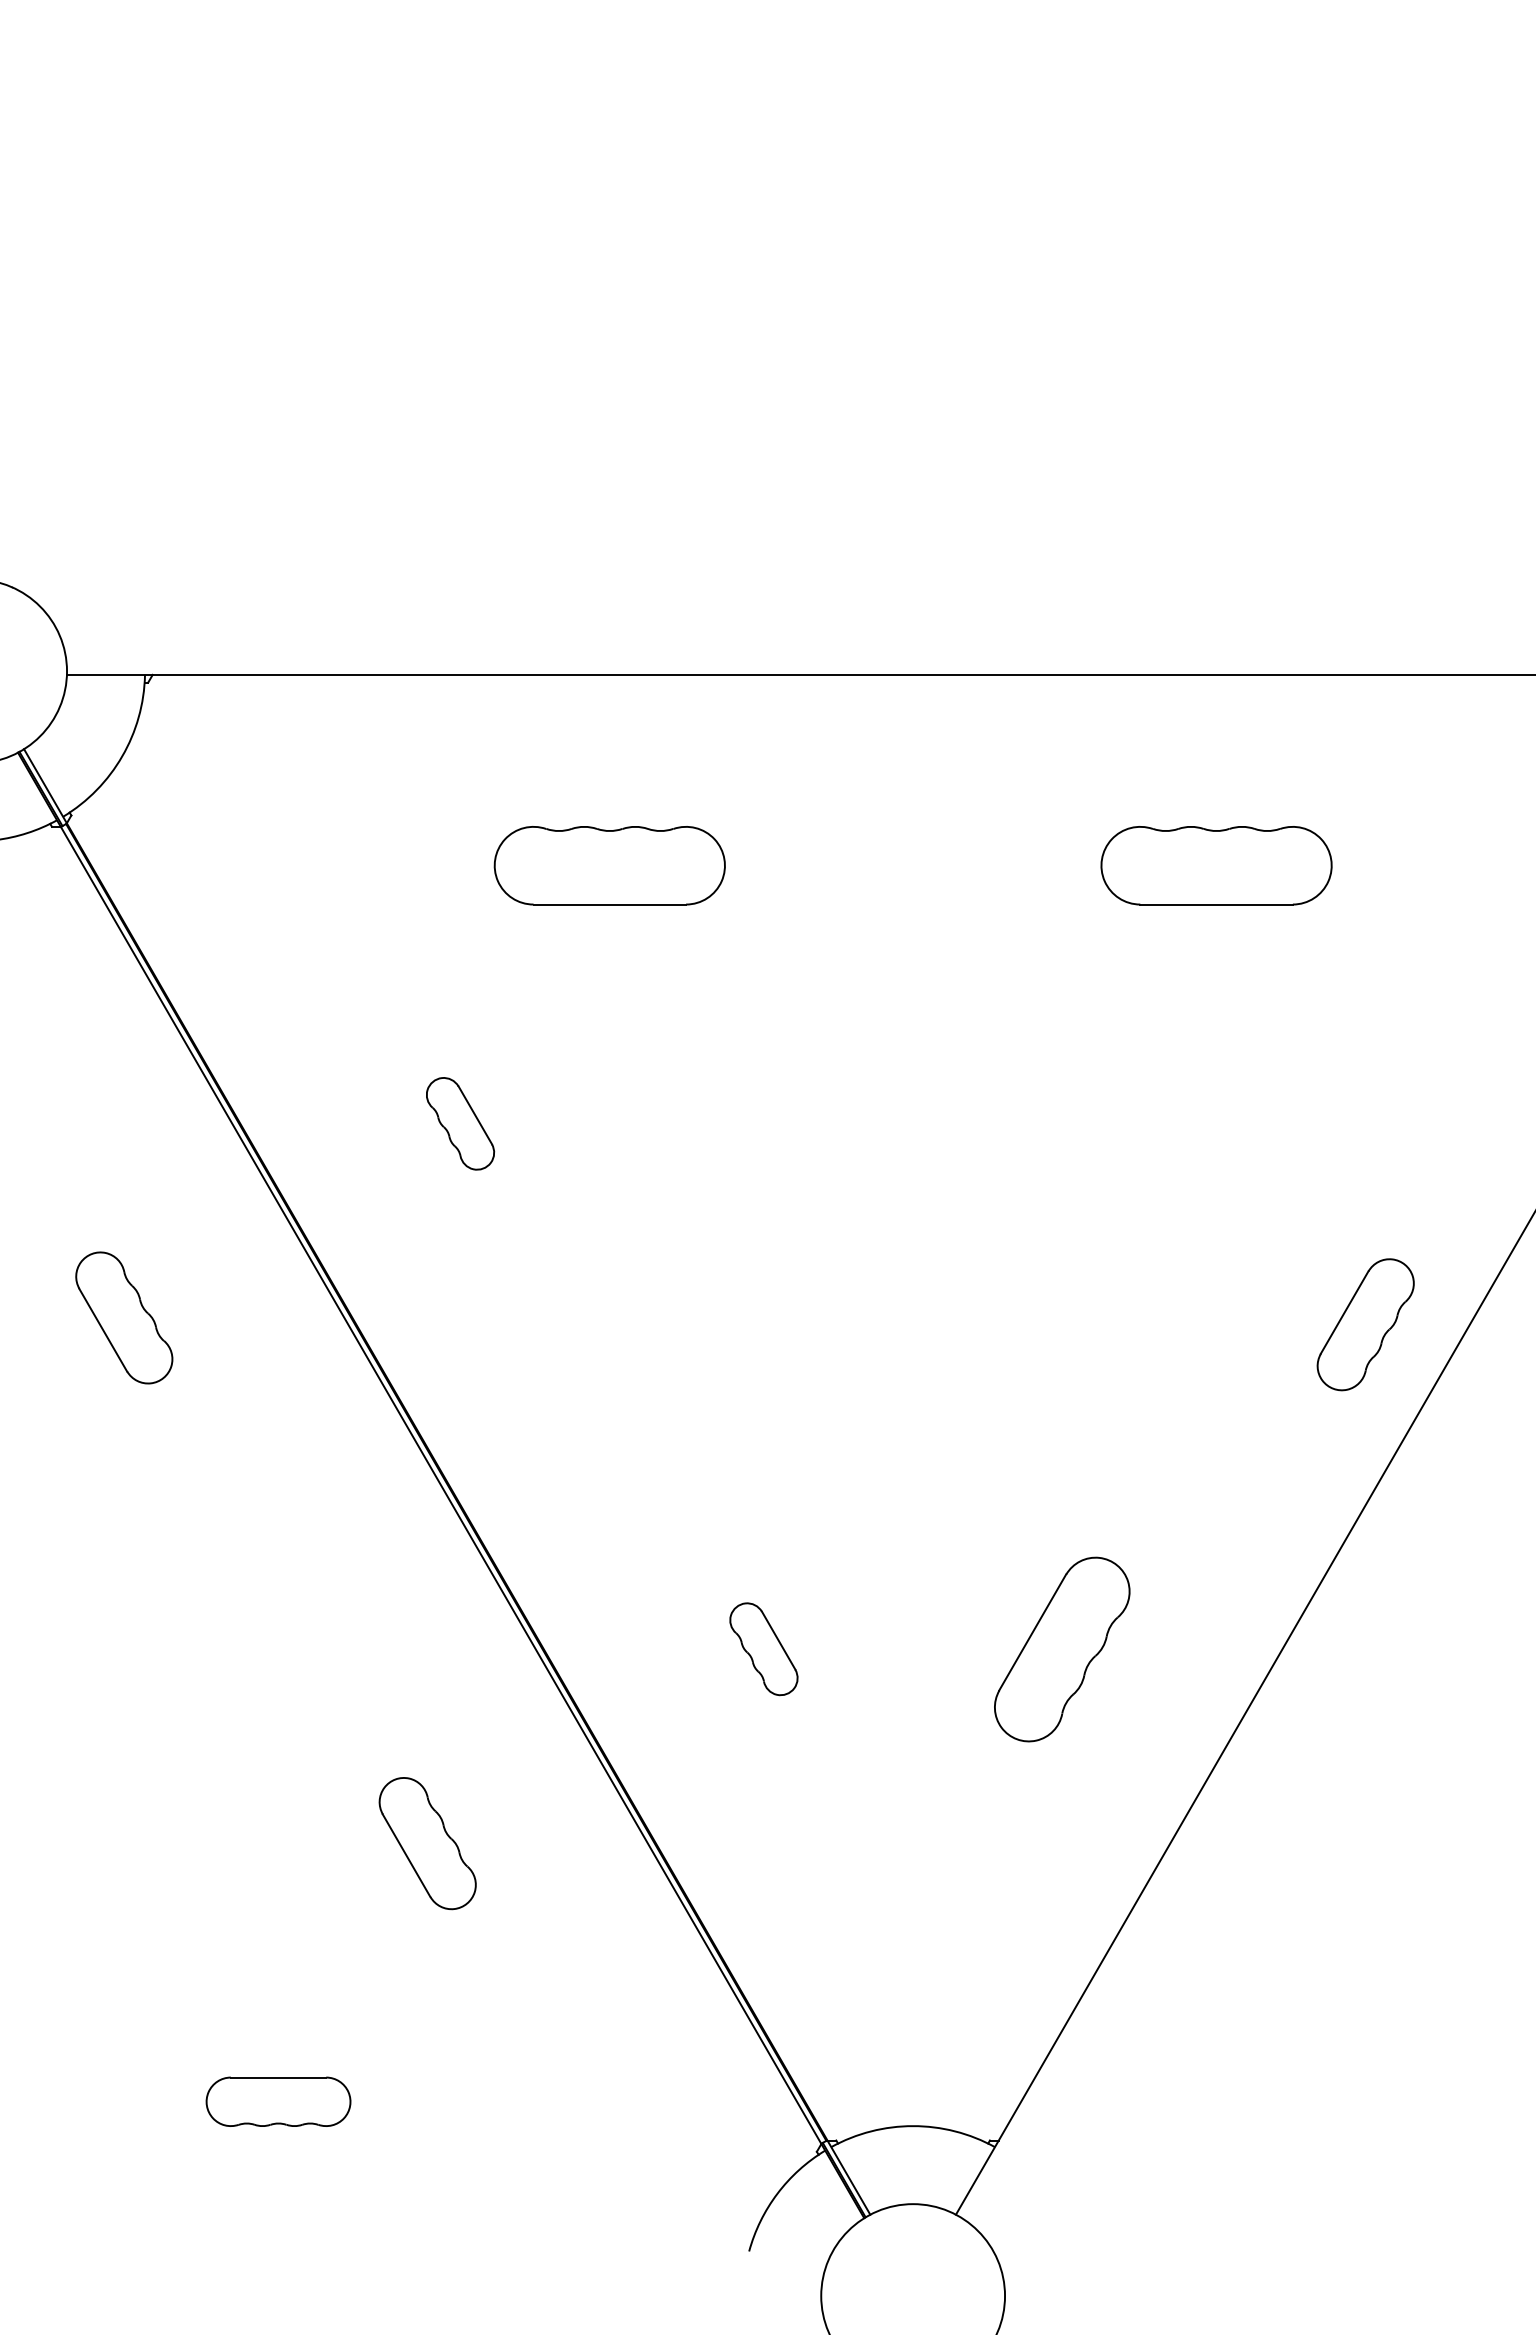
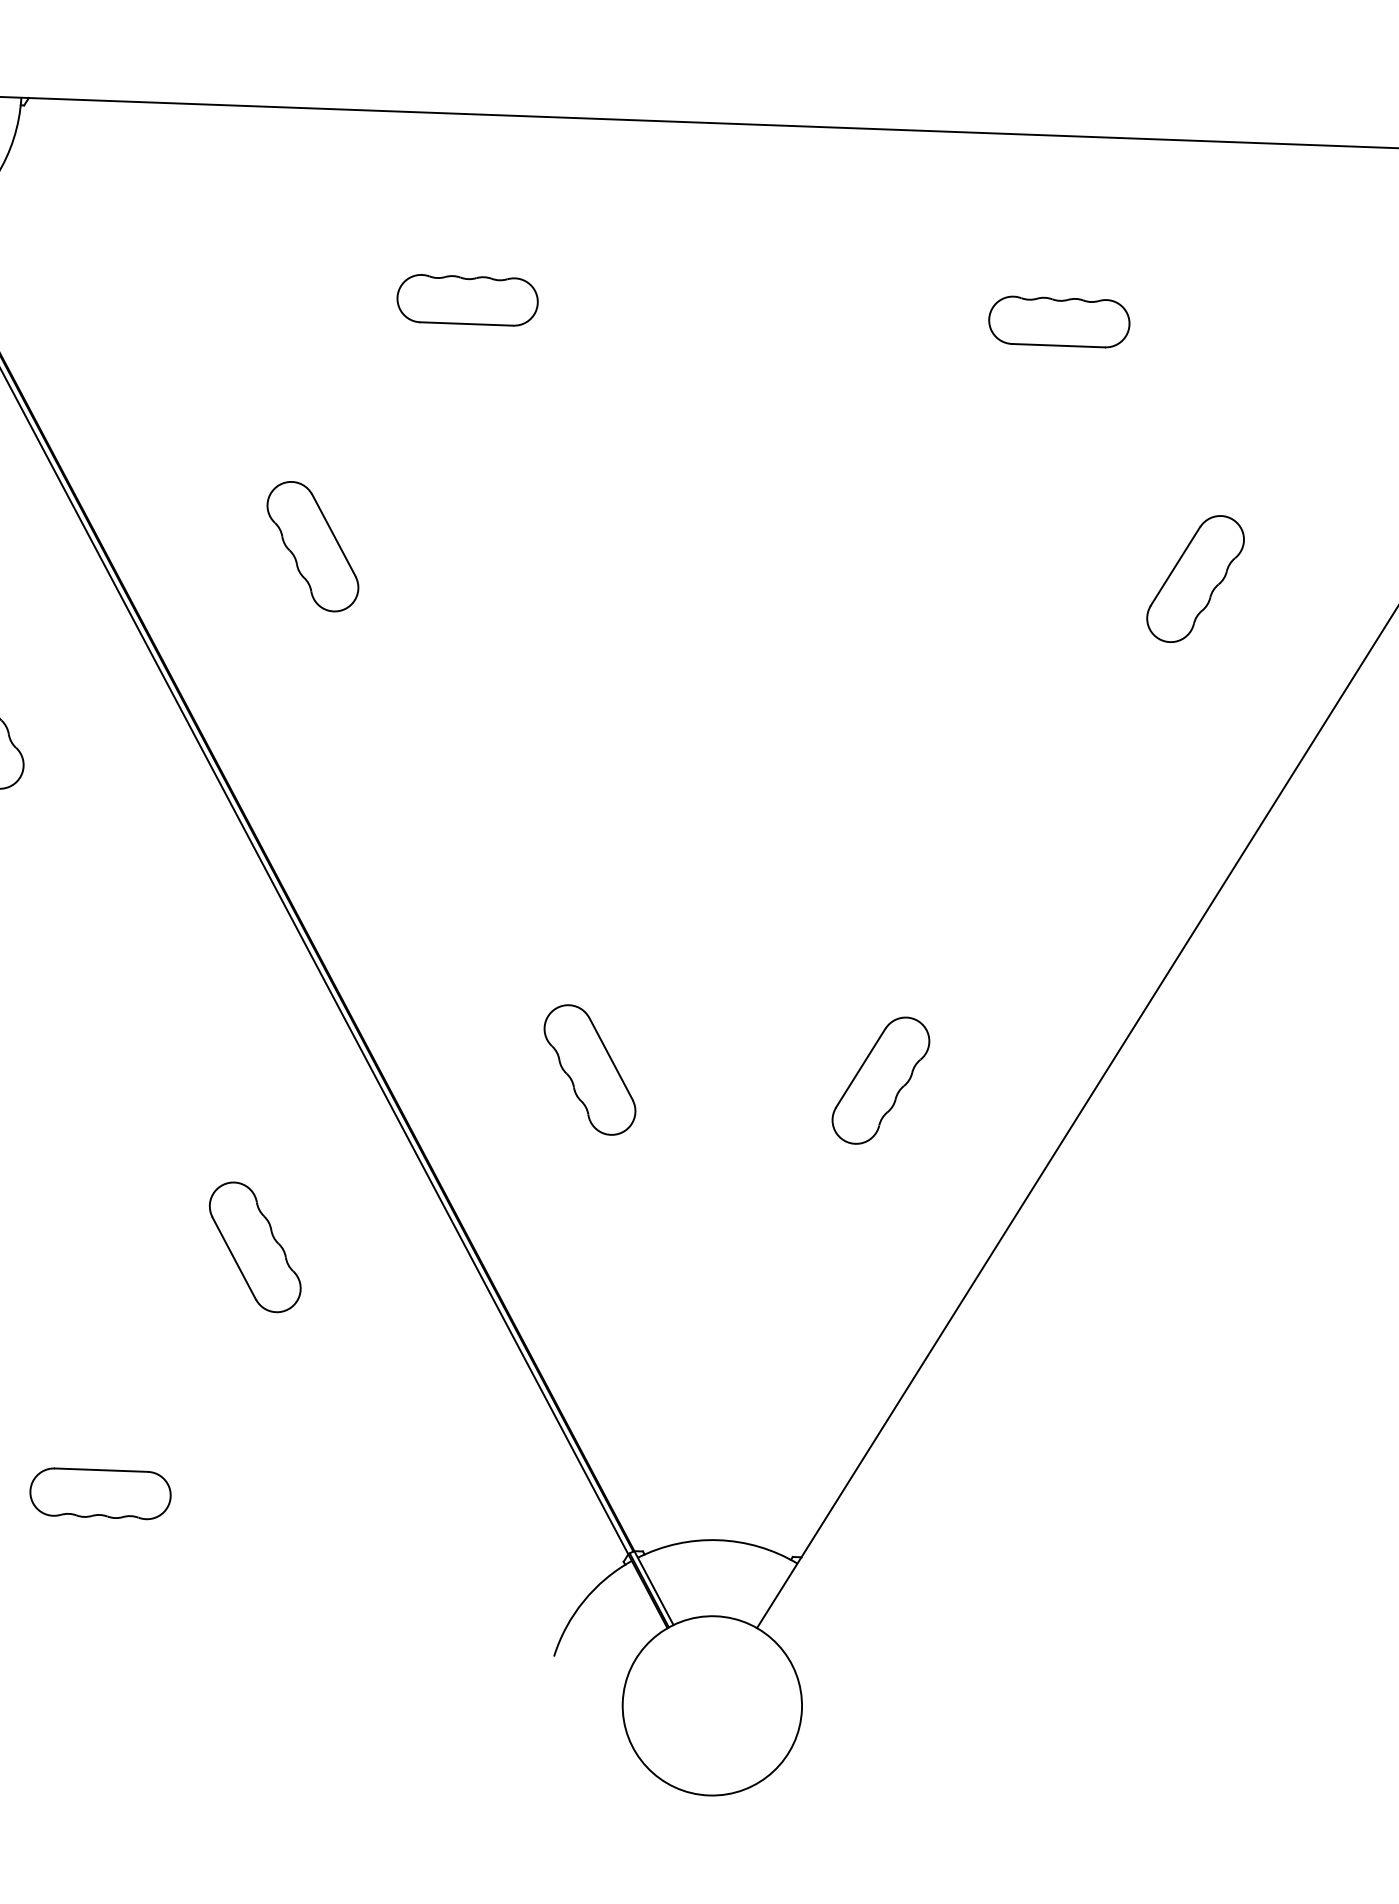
part: (609, 865) -> (467, 300), size x0.62
part: (1216, 865) -> (1059, 321), size x0.62
part: (460, 1123) -> (312, 546), size x1.43
part: (1365, 1324) -> (1195, 578), moved
part: (763, 1648) -> (589, 1069), size x1.43
part: (1062, 1648) -> (881, 1079), size x0.71

